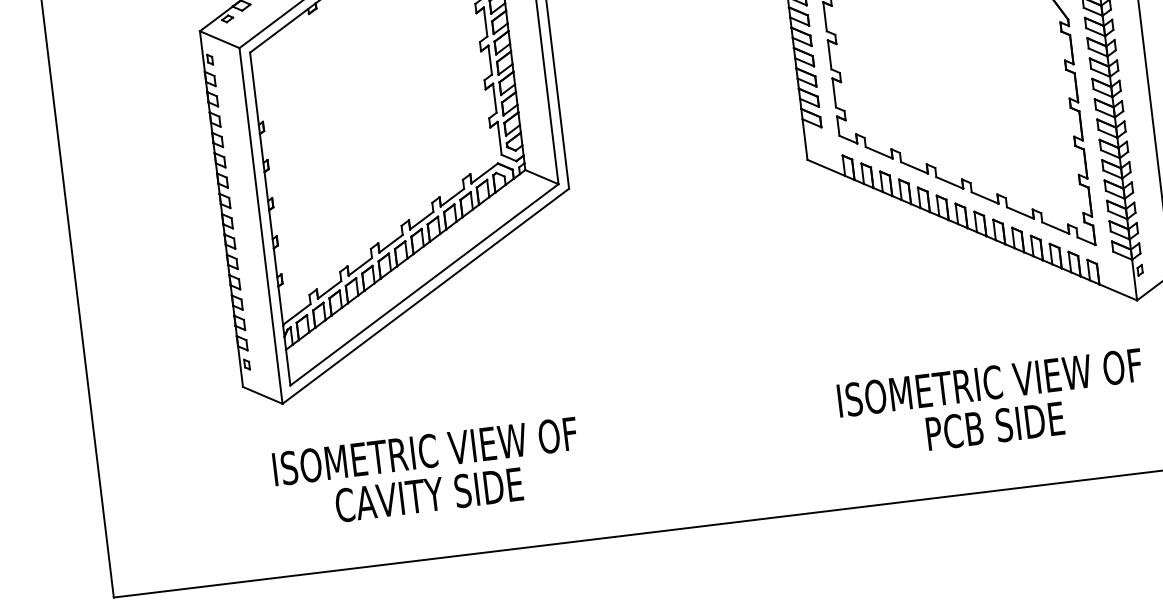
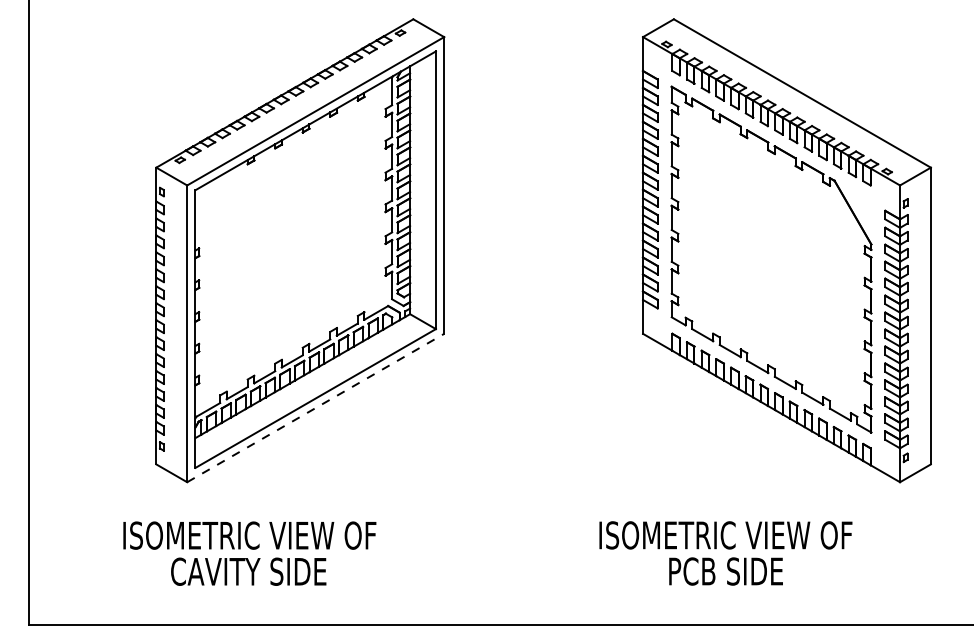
line: (426, 295) -> (316, 407), solid -> dashed
text: (992, 404) -> (725, 553), moved
text: (427, 472) -> (249, 553), moved

